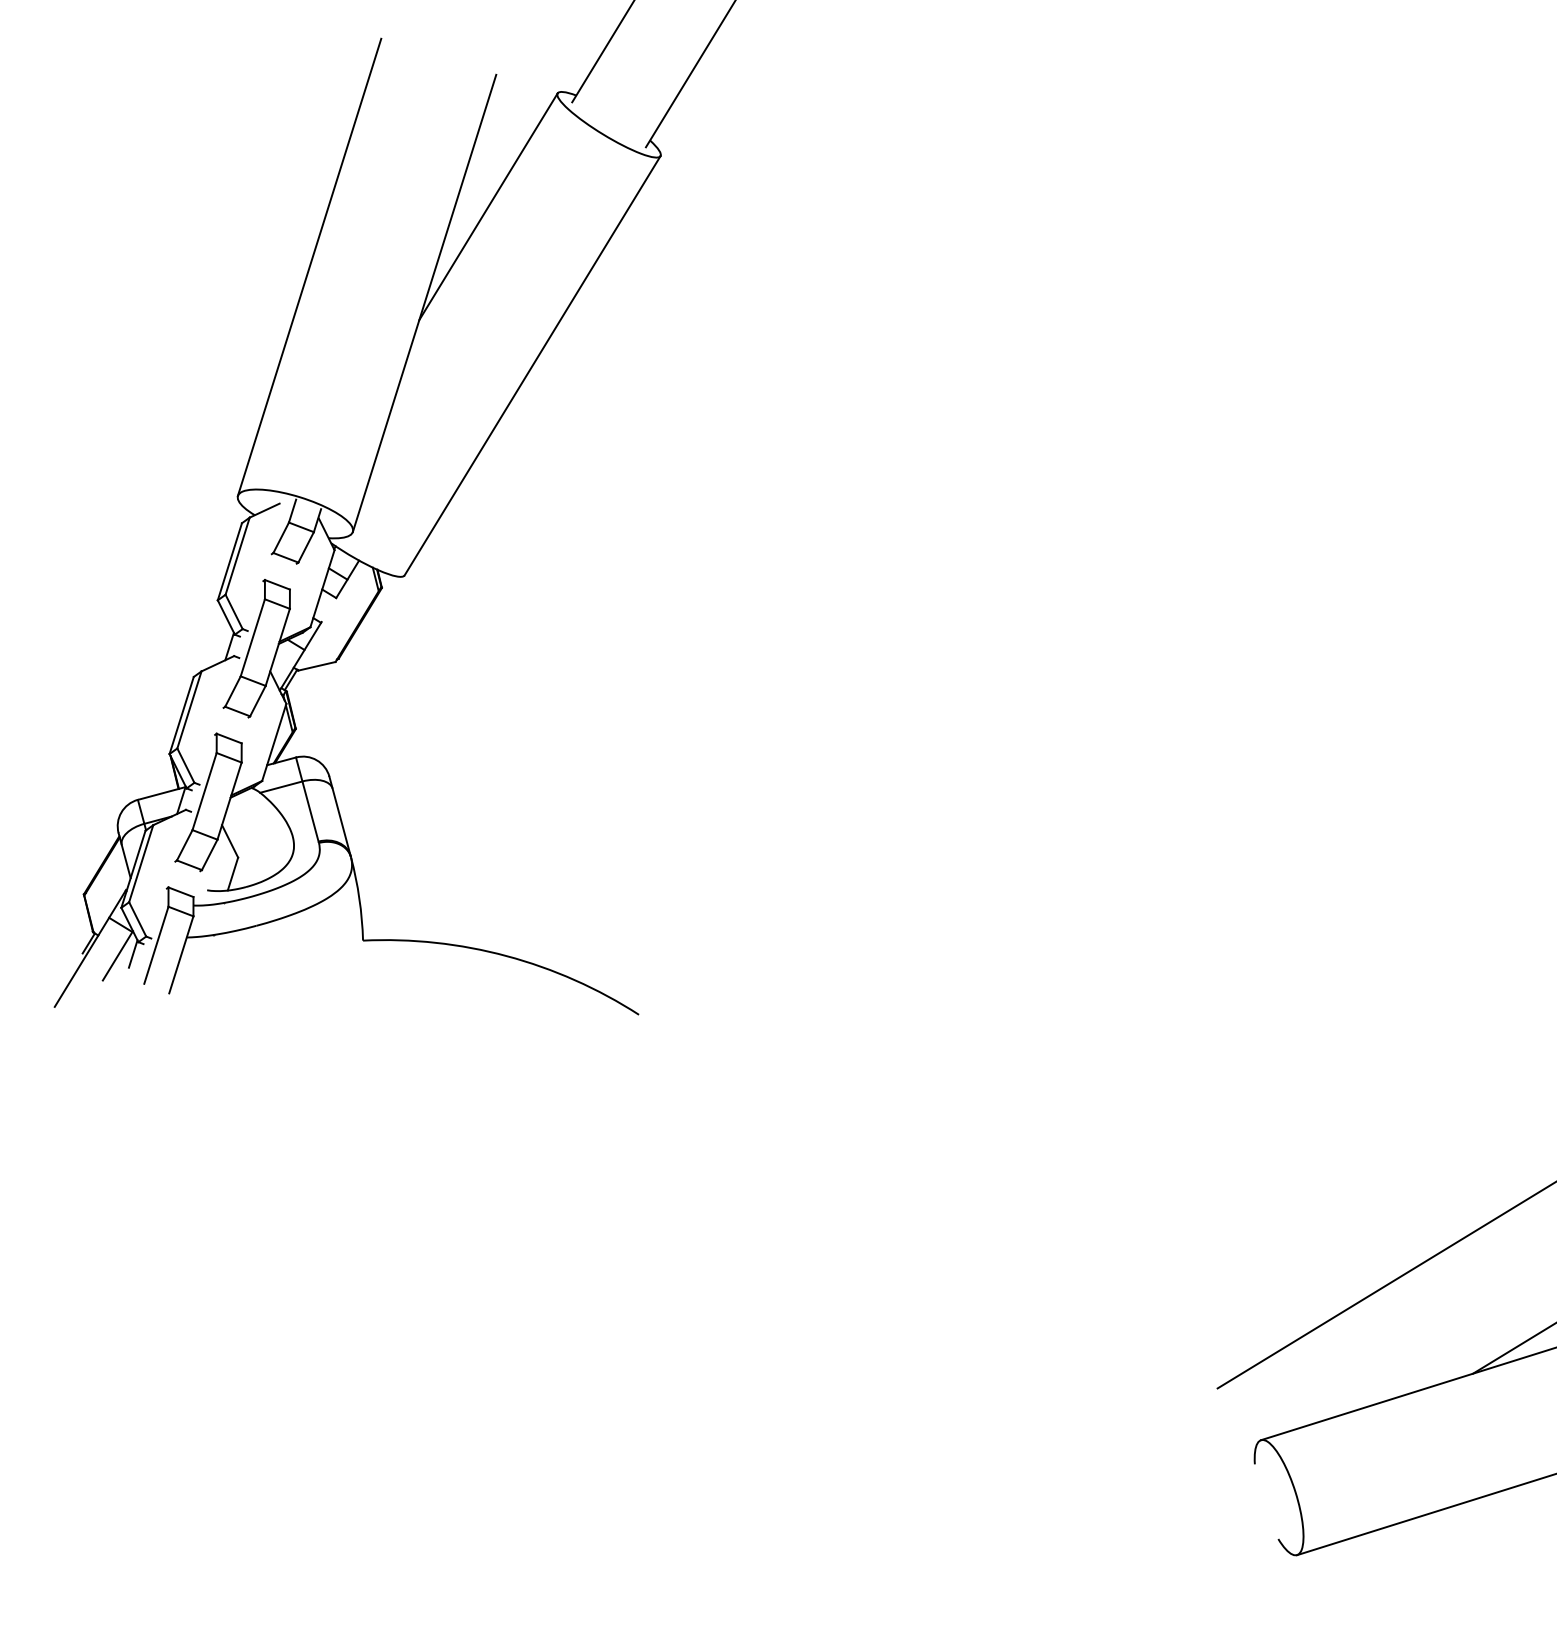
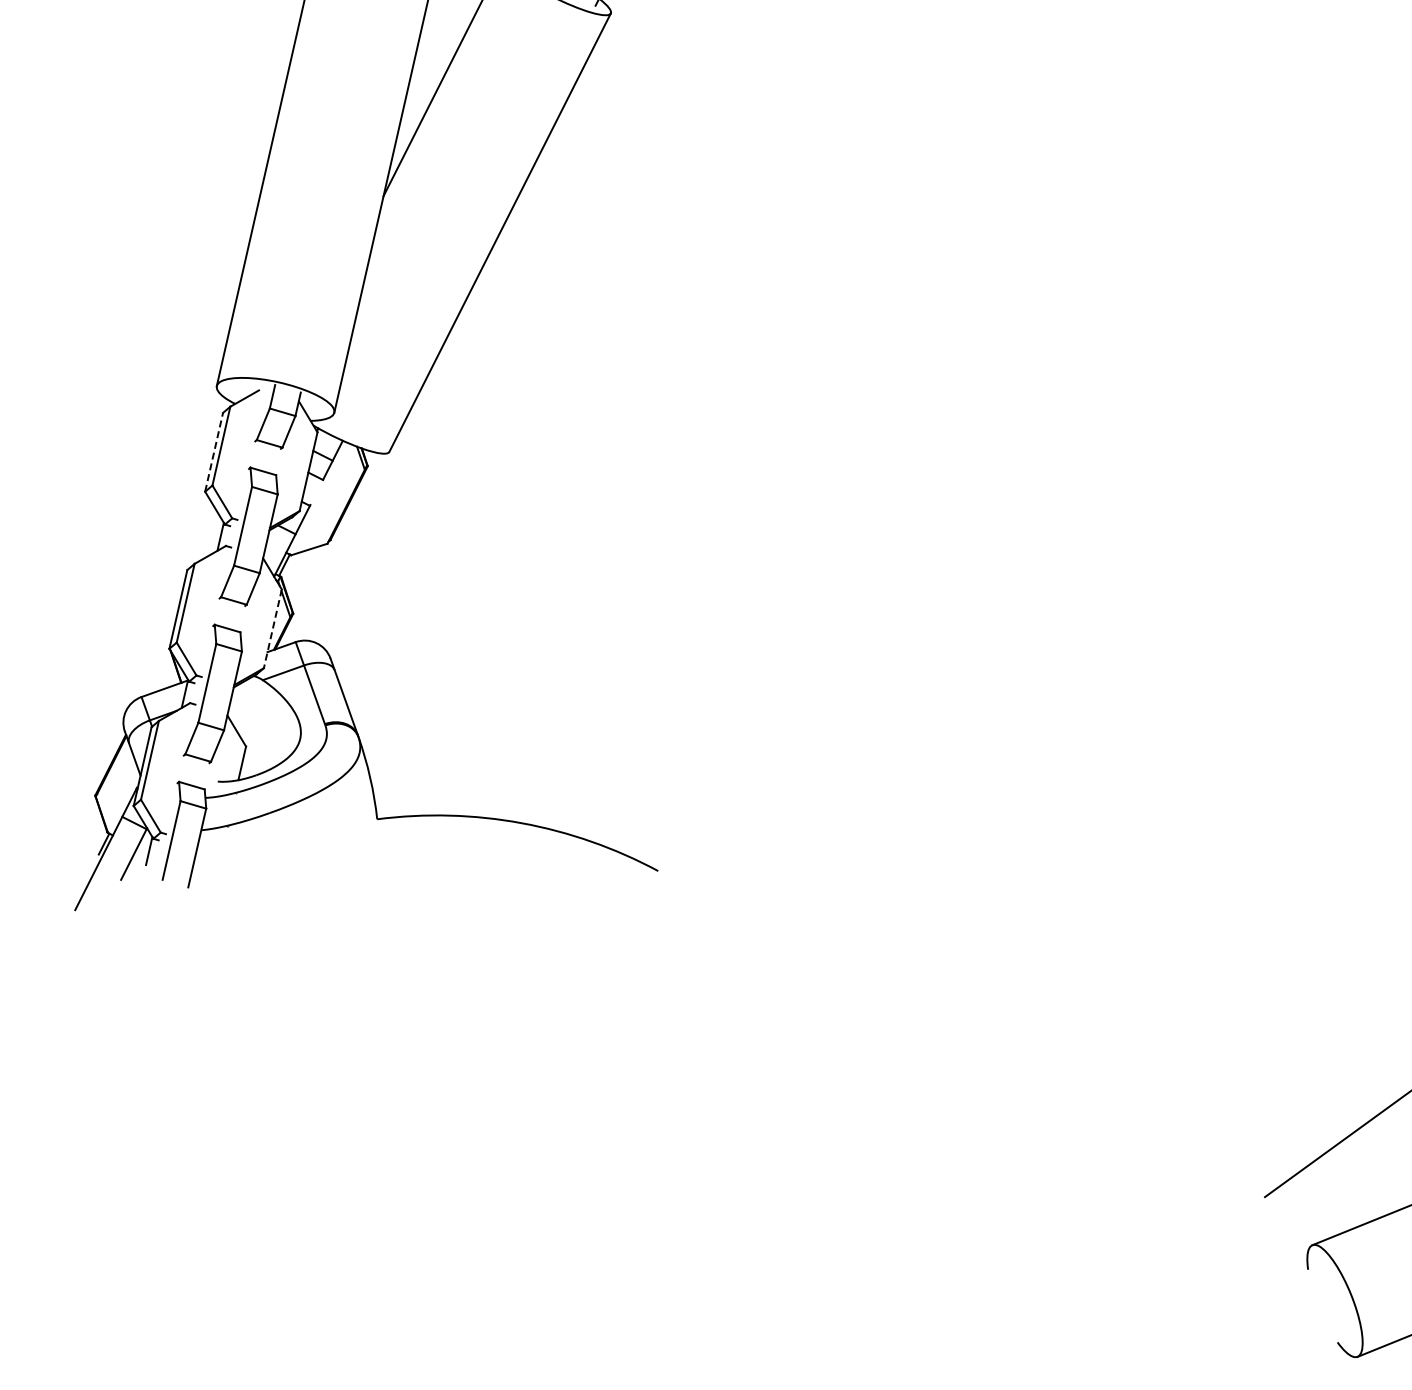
line: (230, 561) -> (214, 451), solid -> dashed
line: (274, 742) -> (273, 628), solid -> dashed

